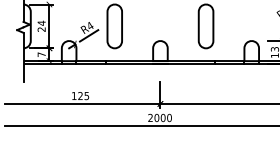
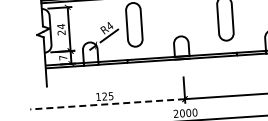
line: (82, 103) -> (107, 103), solid -> dashed

